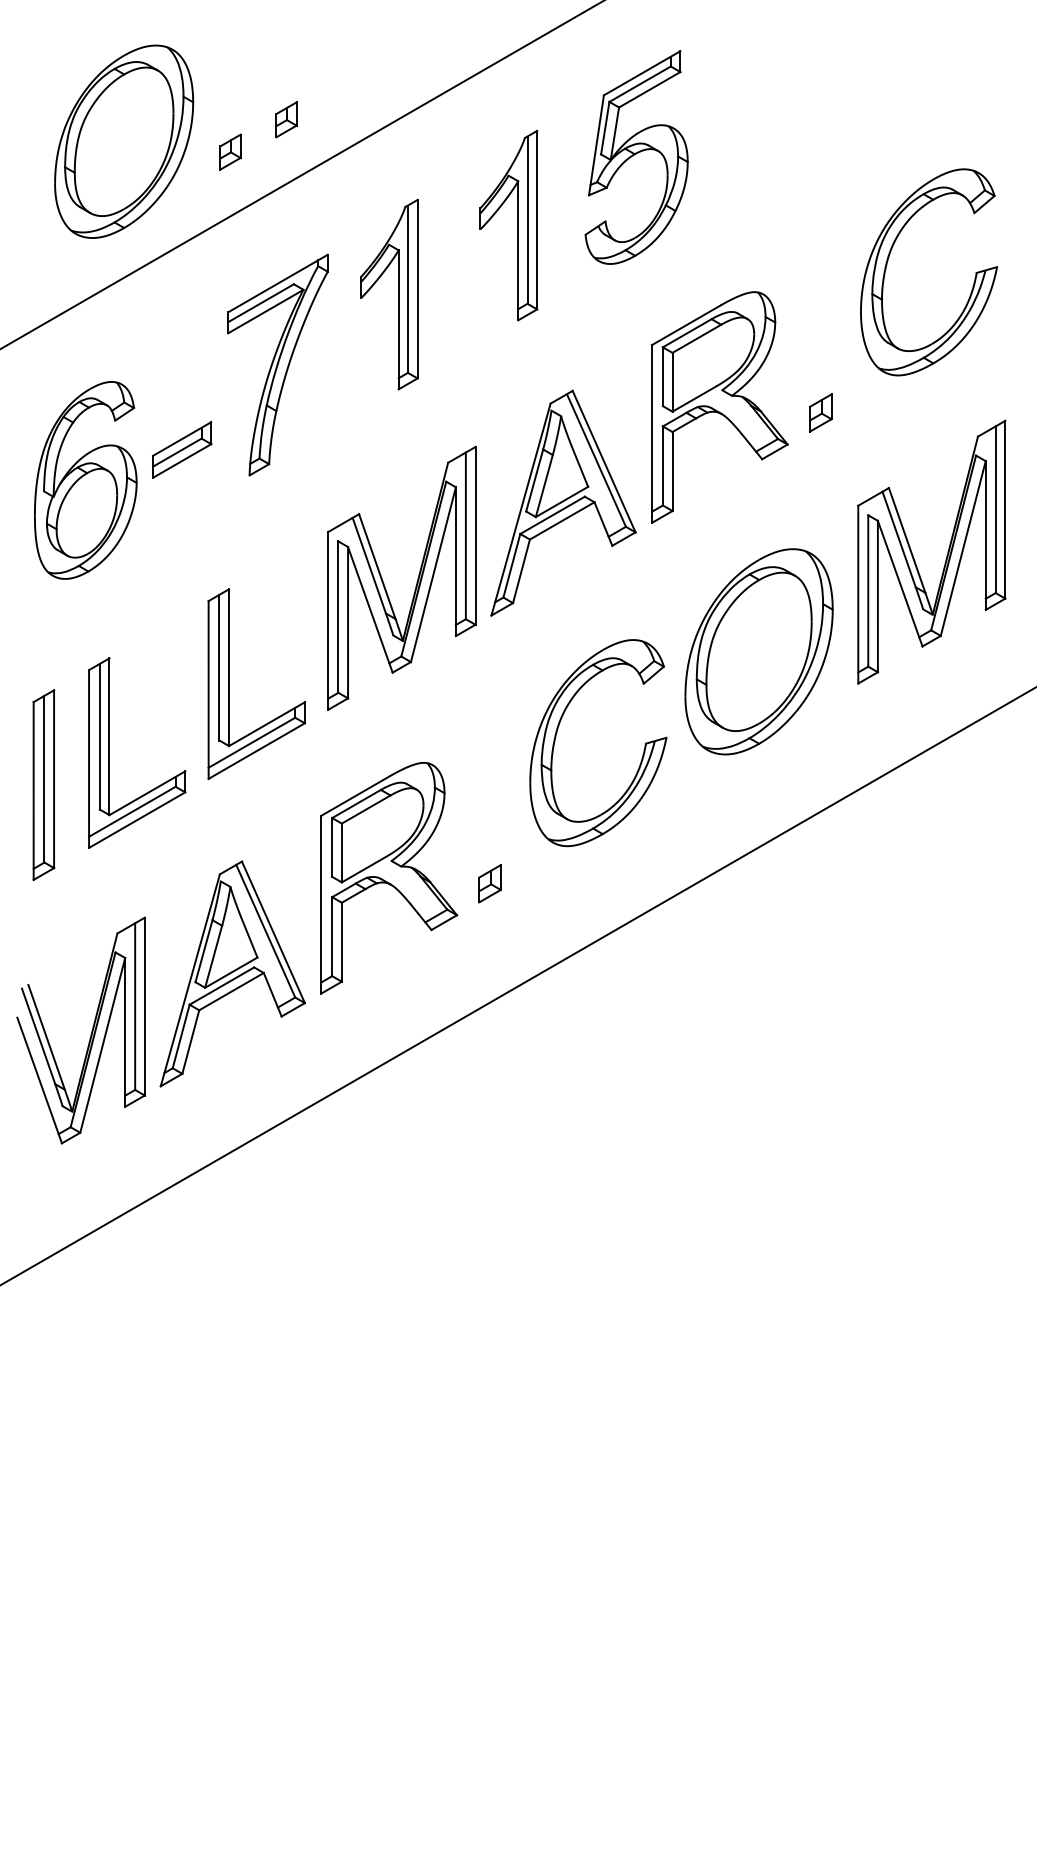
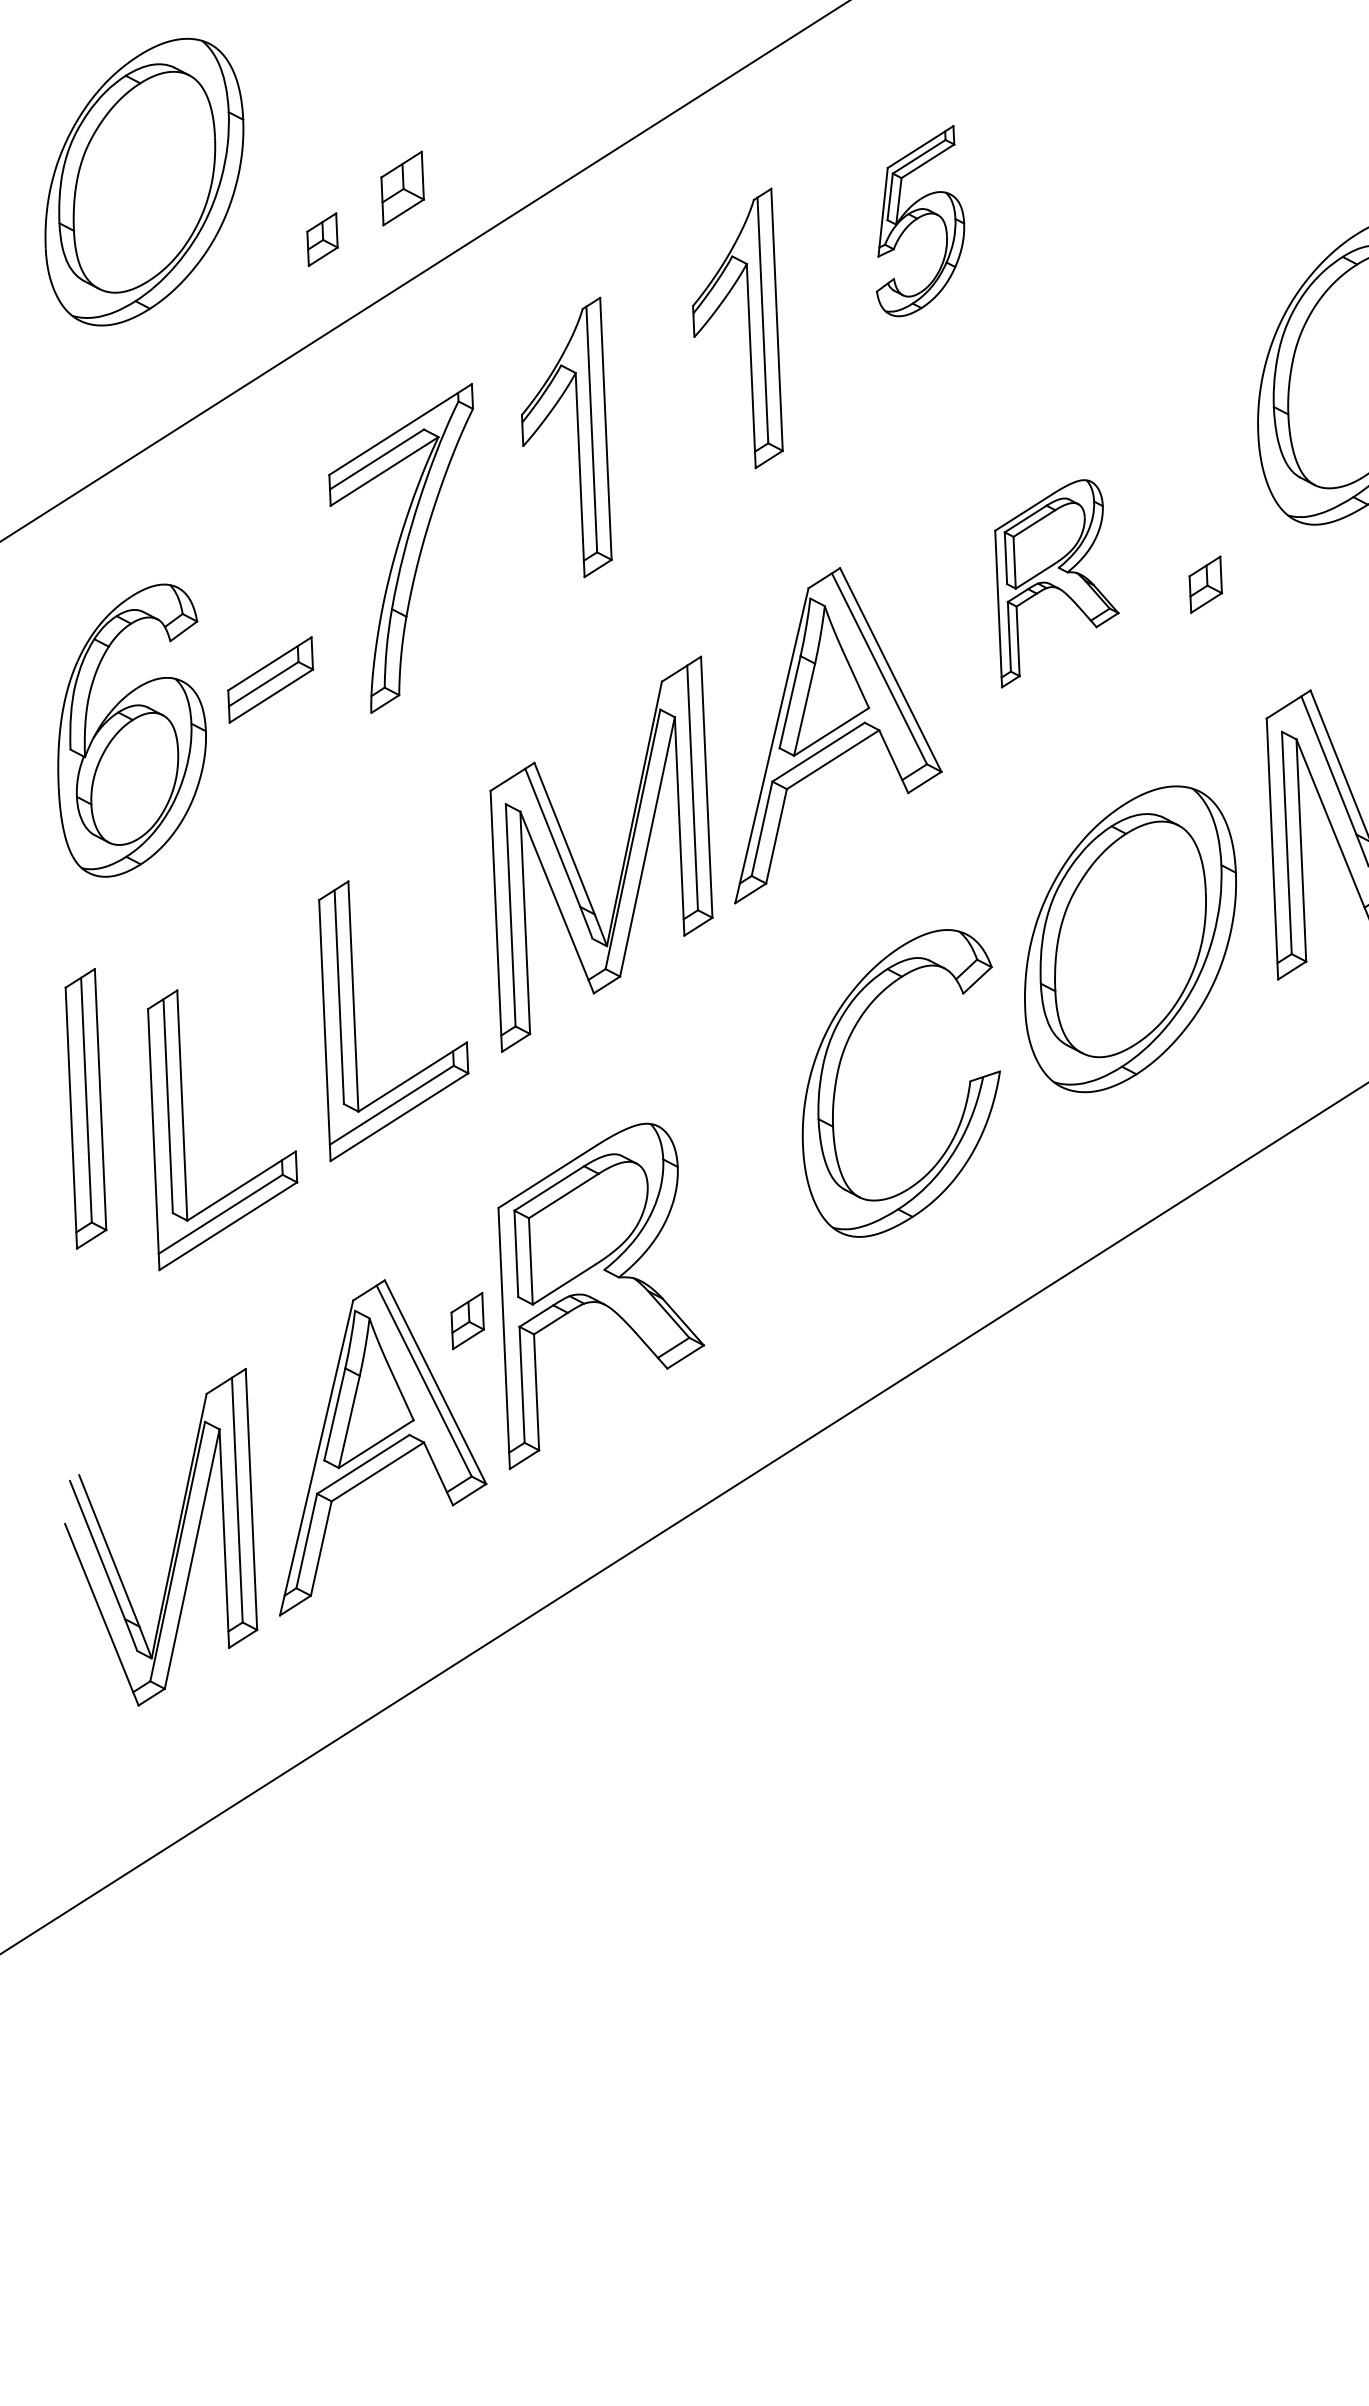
part: (286, 119) -> (402, 188), size x1.4
part: (124, 141) -> (144, 181), moved
part: (636, 157) -> (918, 221), size x0.6
part: (719, 407) -> (1056, 583), size x0.6
part: (43, 784) -> (85, 1107), moved
part: (489, 883) -> (466, 1320), moved

